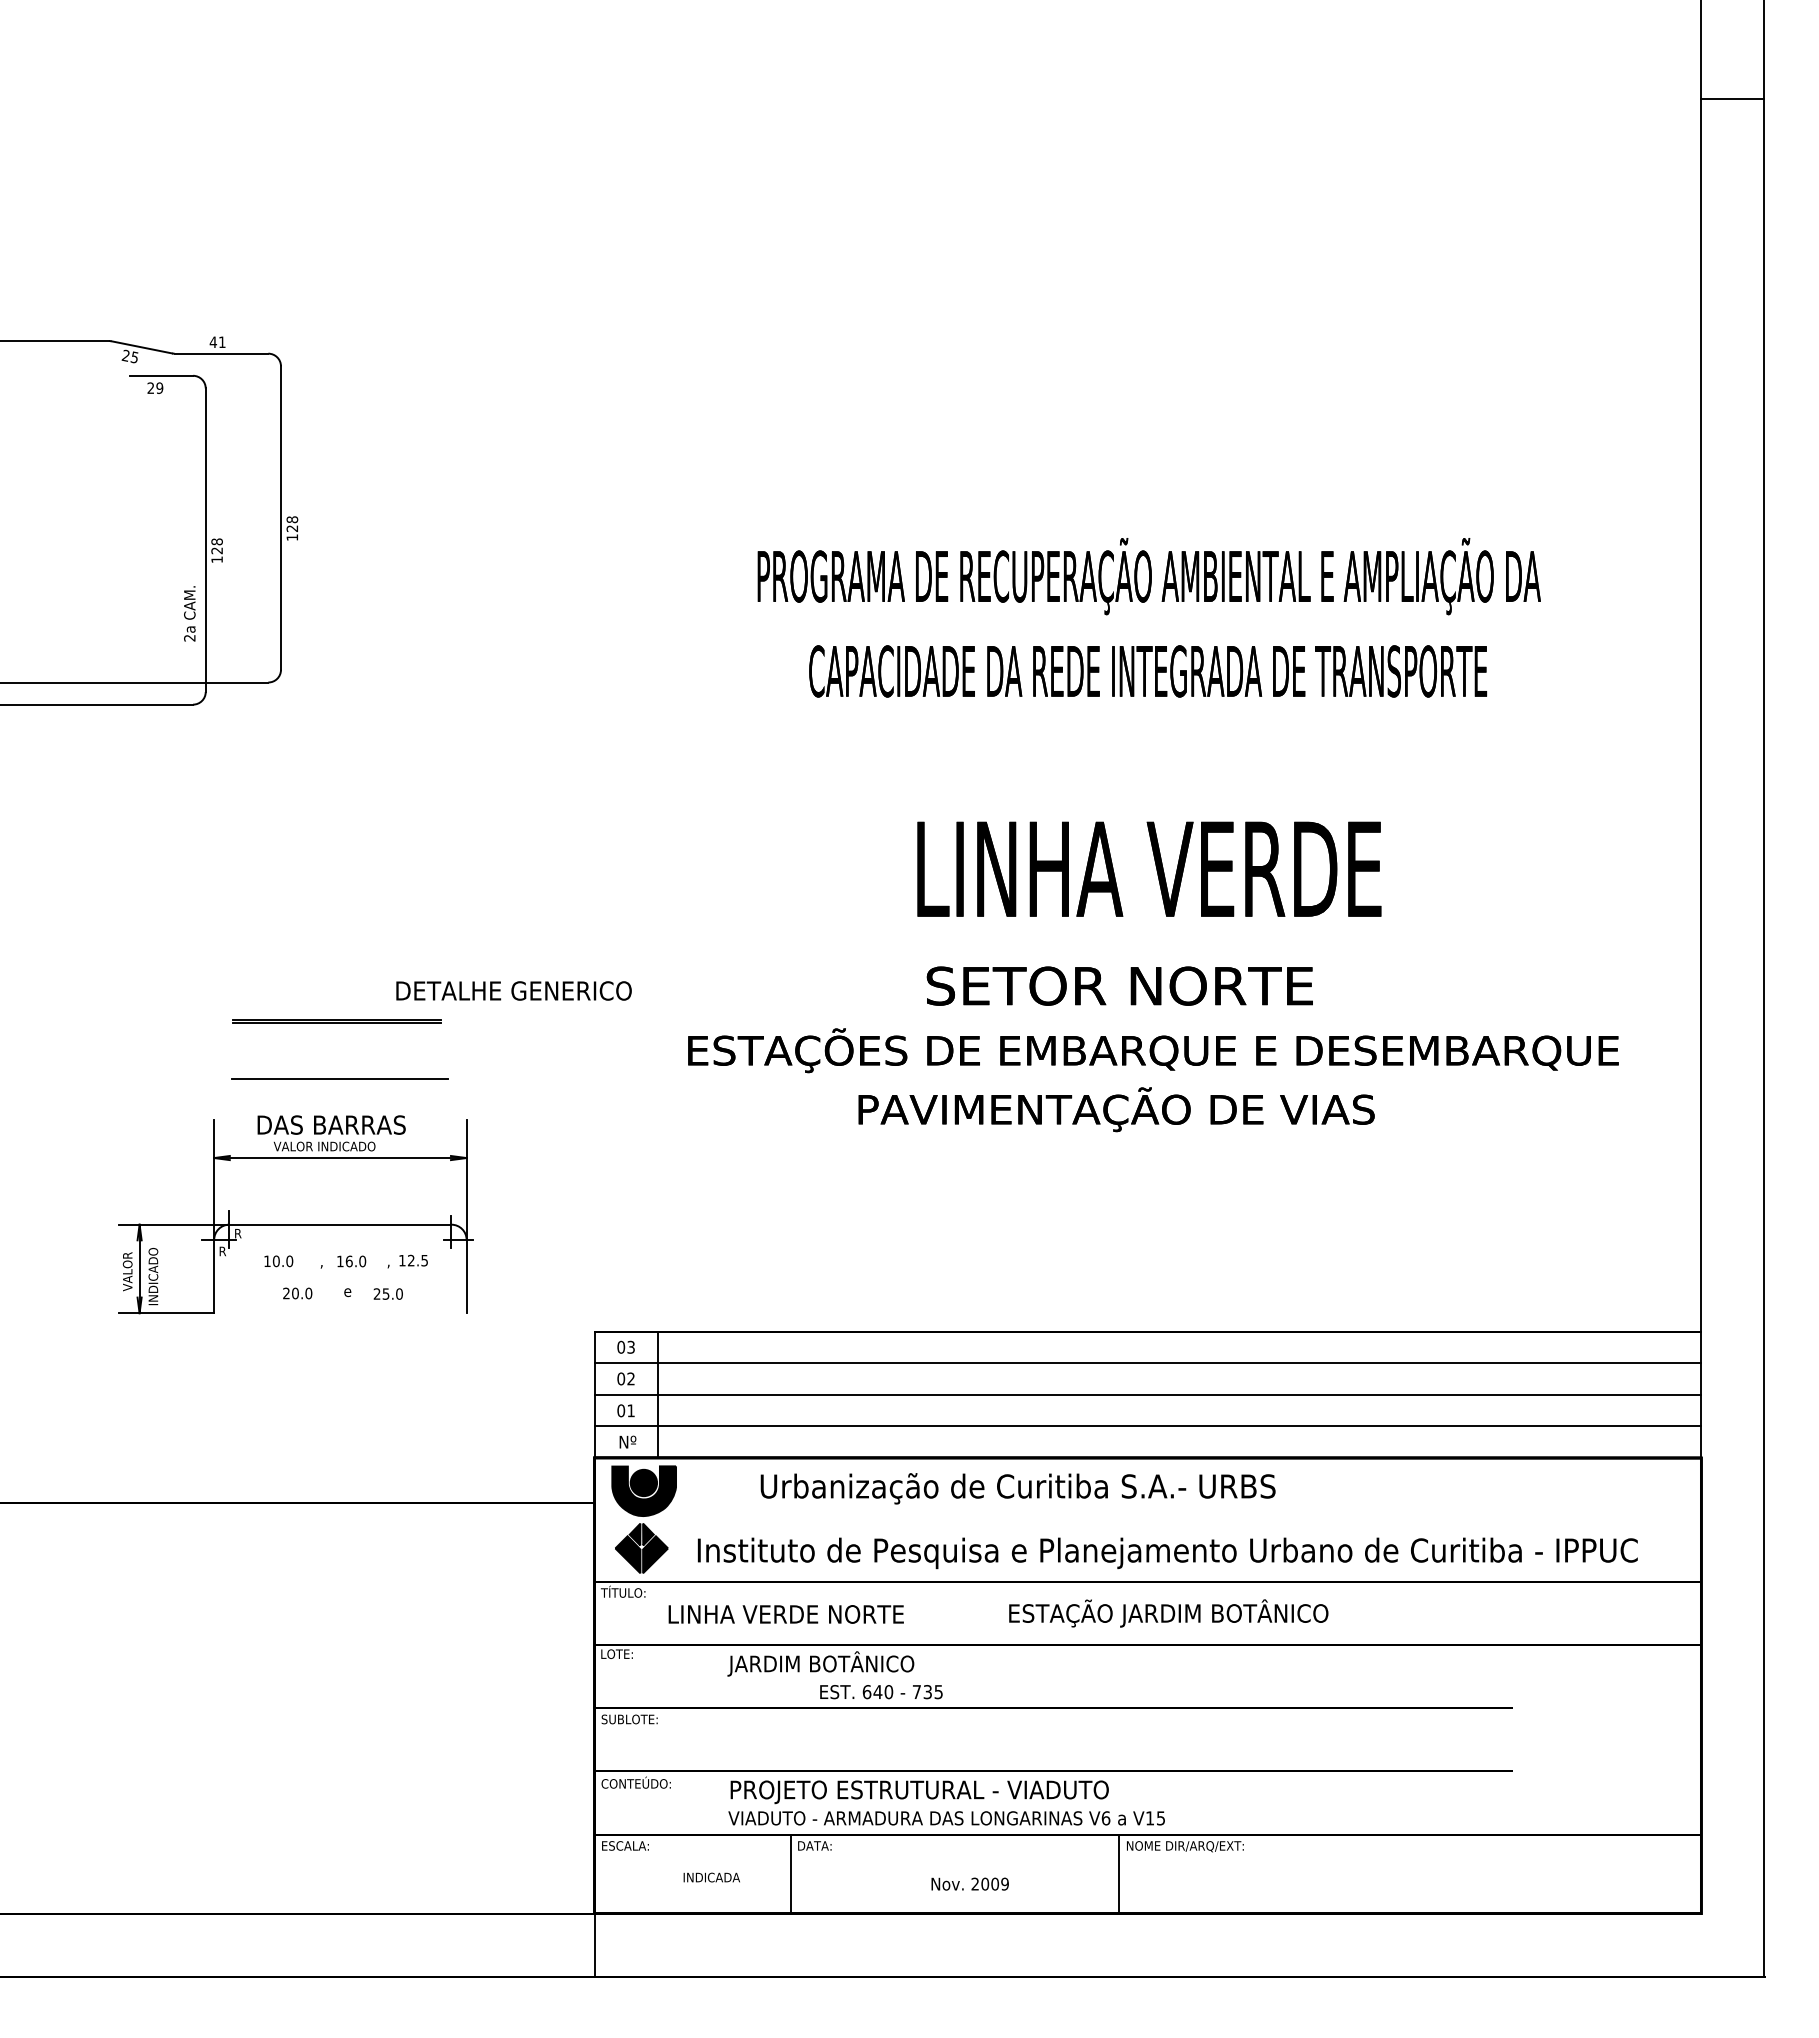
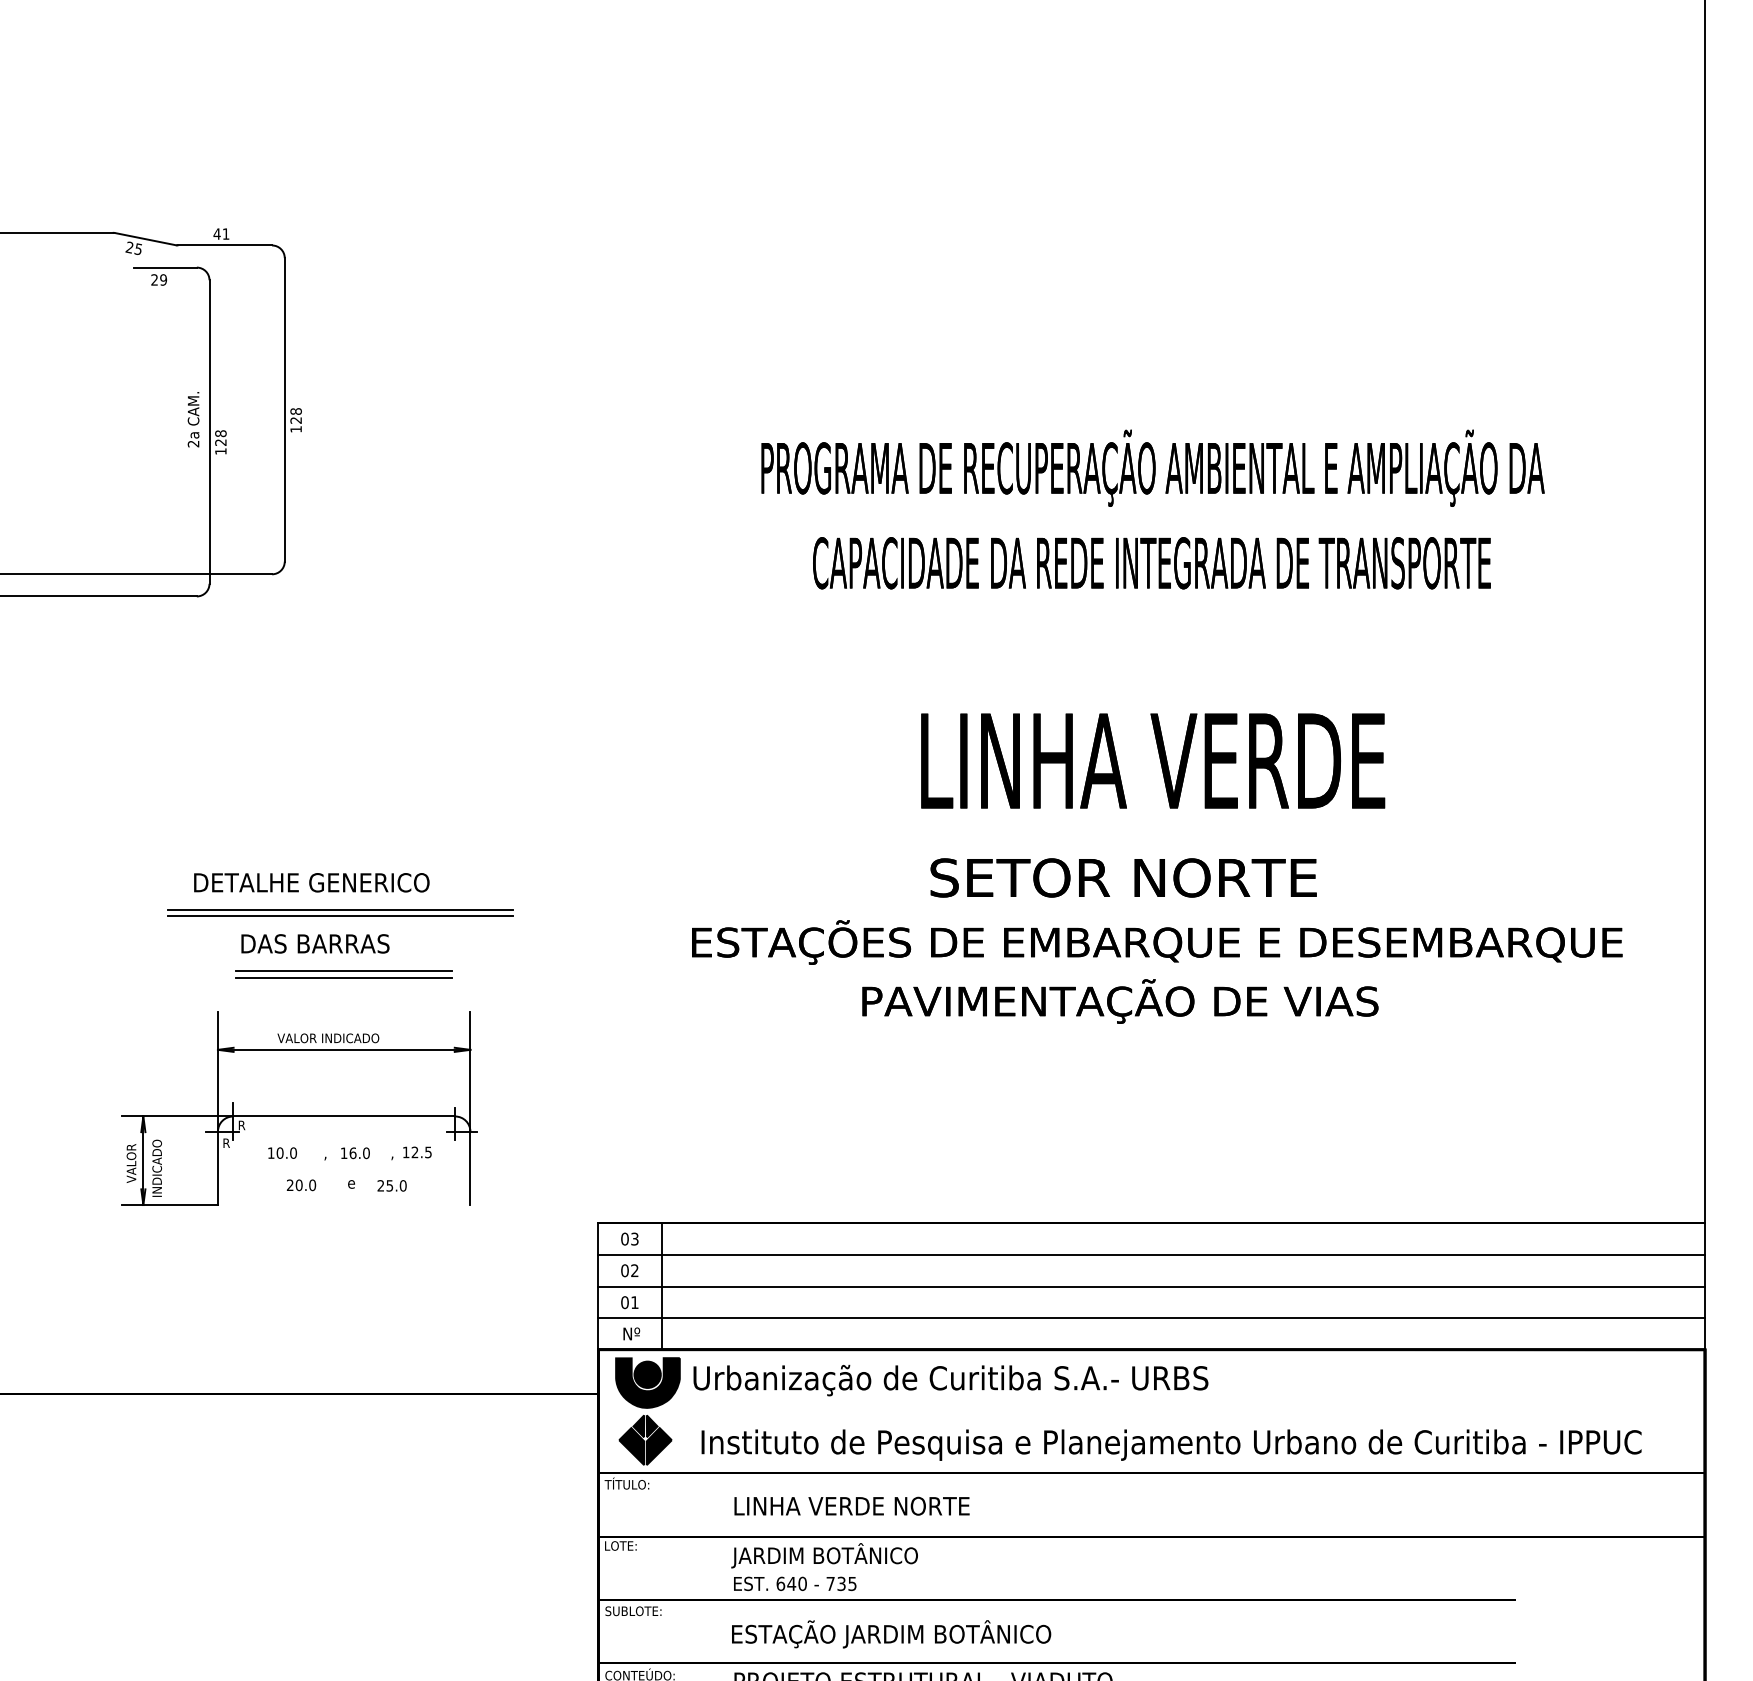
text: (189, 613) -> (193, 419), moved
text: (513, 990) -> (311, 882), moved
part: (336, 1021) -> (340, 913), size x1.67
line: (340, 1085) -> (344, 977), added
text: (331, 1124) -> (315, 943), moved
text: (1017, 1488) -> (950, 1380), moved
text: (1168, 1613) -> (891, 1634), moved
text: (785, 1614) -> (851, 1506), moved
text: (881, 1692) -> (795, 1584), moved

